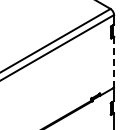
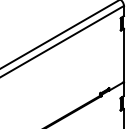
line: (114, 62) -> (124, 55), dashed -> solid

